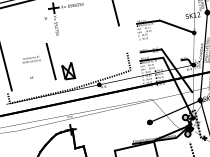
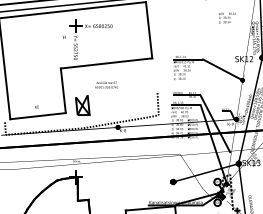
line: (82, 34) -> (106, 63), added
text: (31, 59) -> (106, 84), moved
line: (33, 85) -> (37, 116), added

